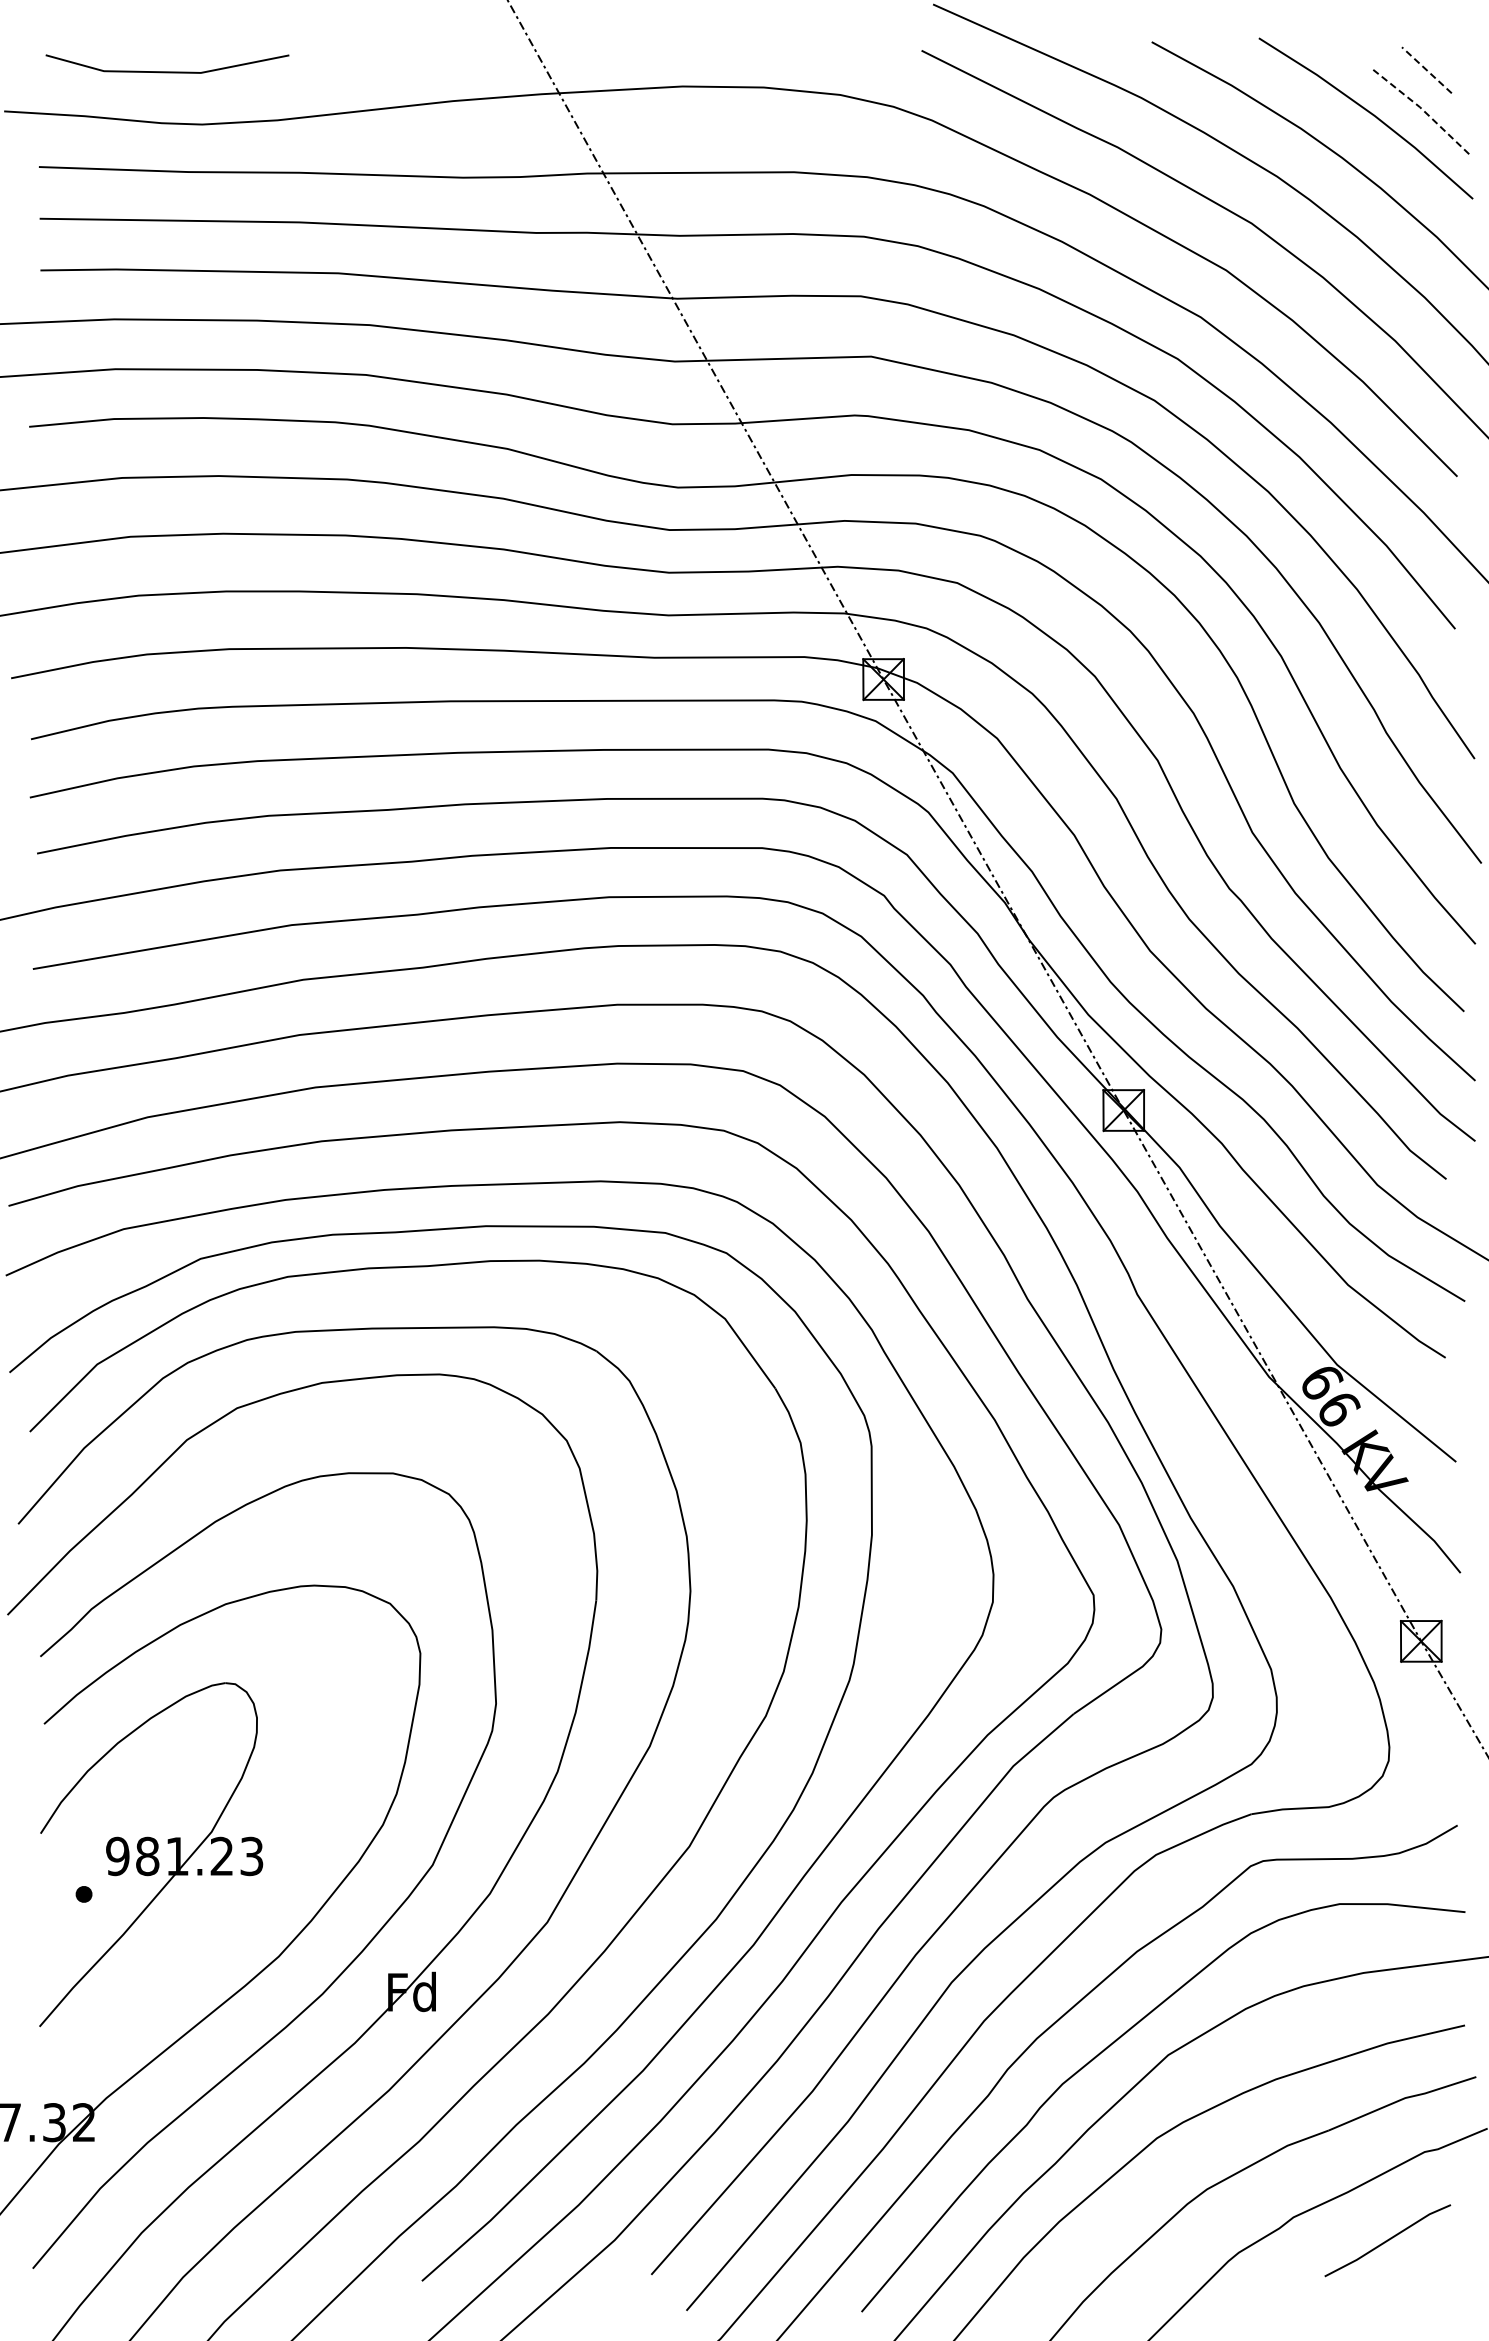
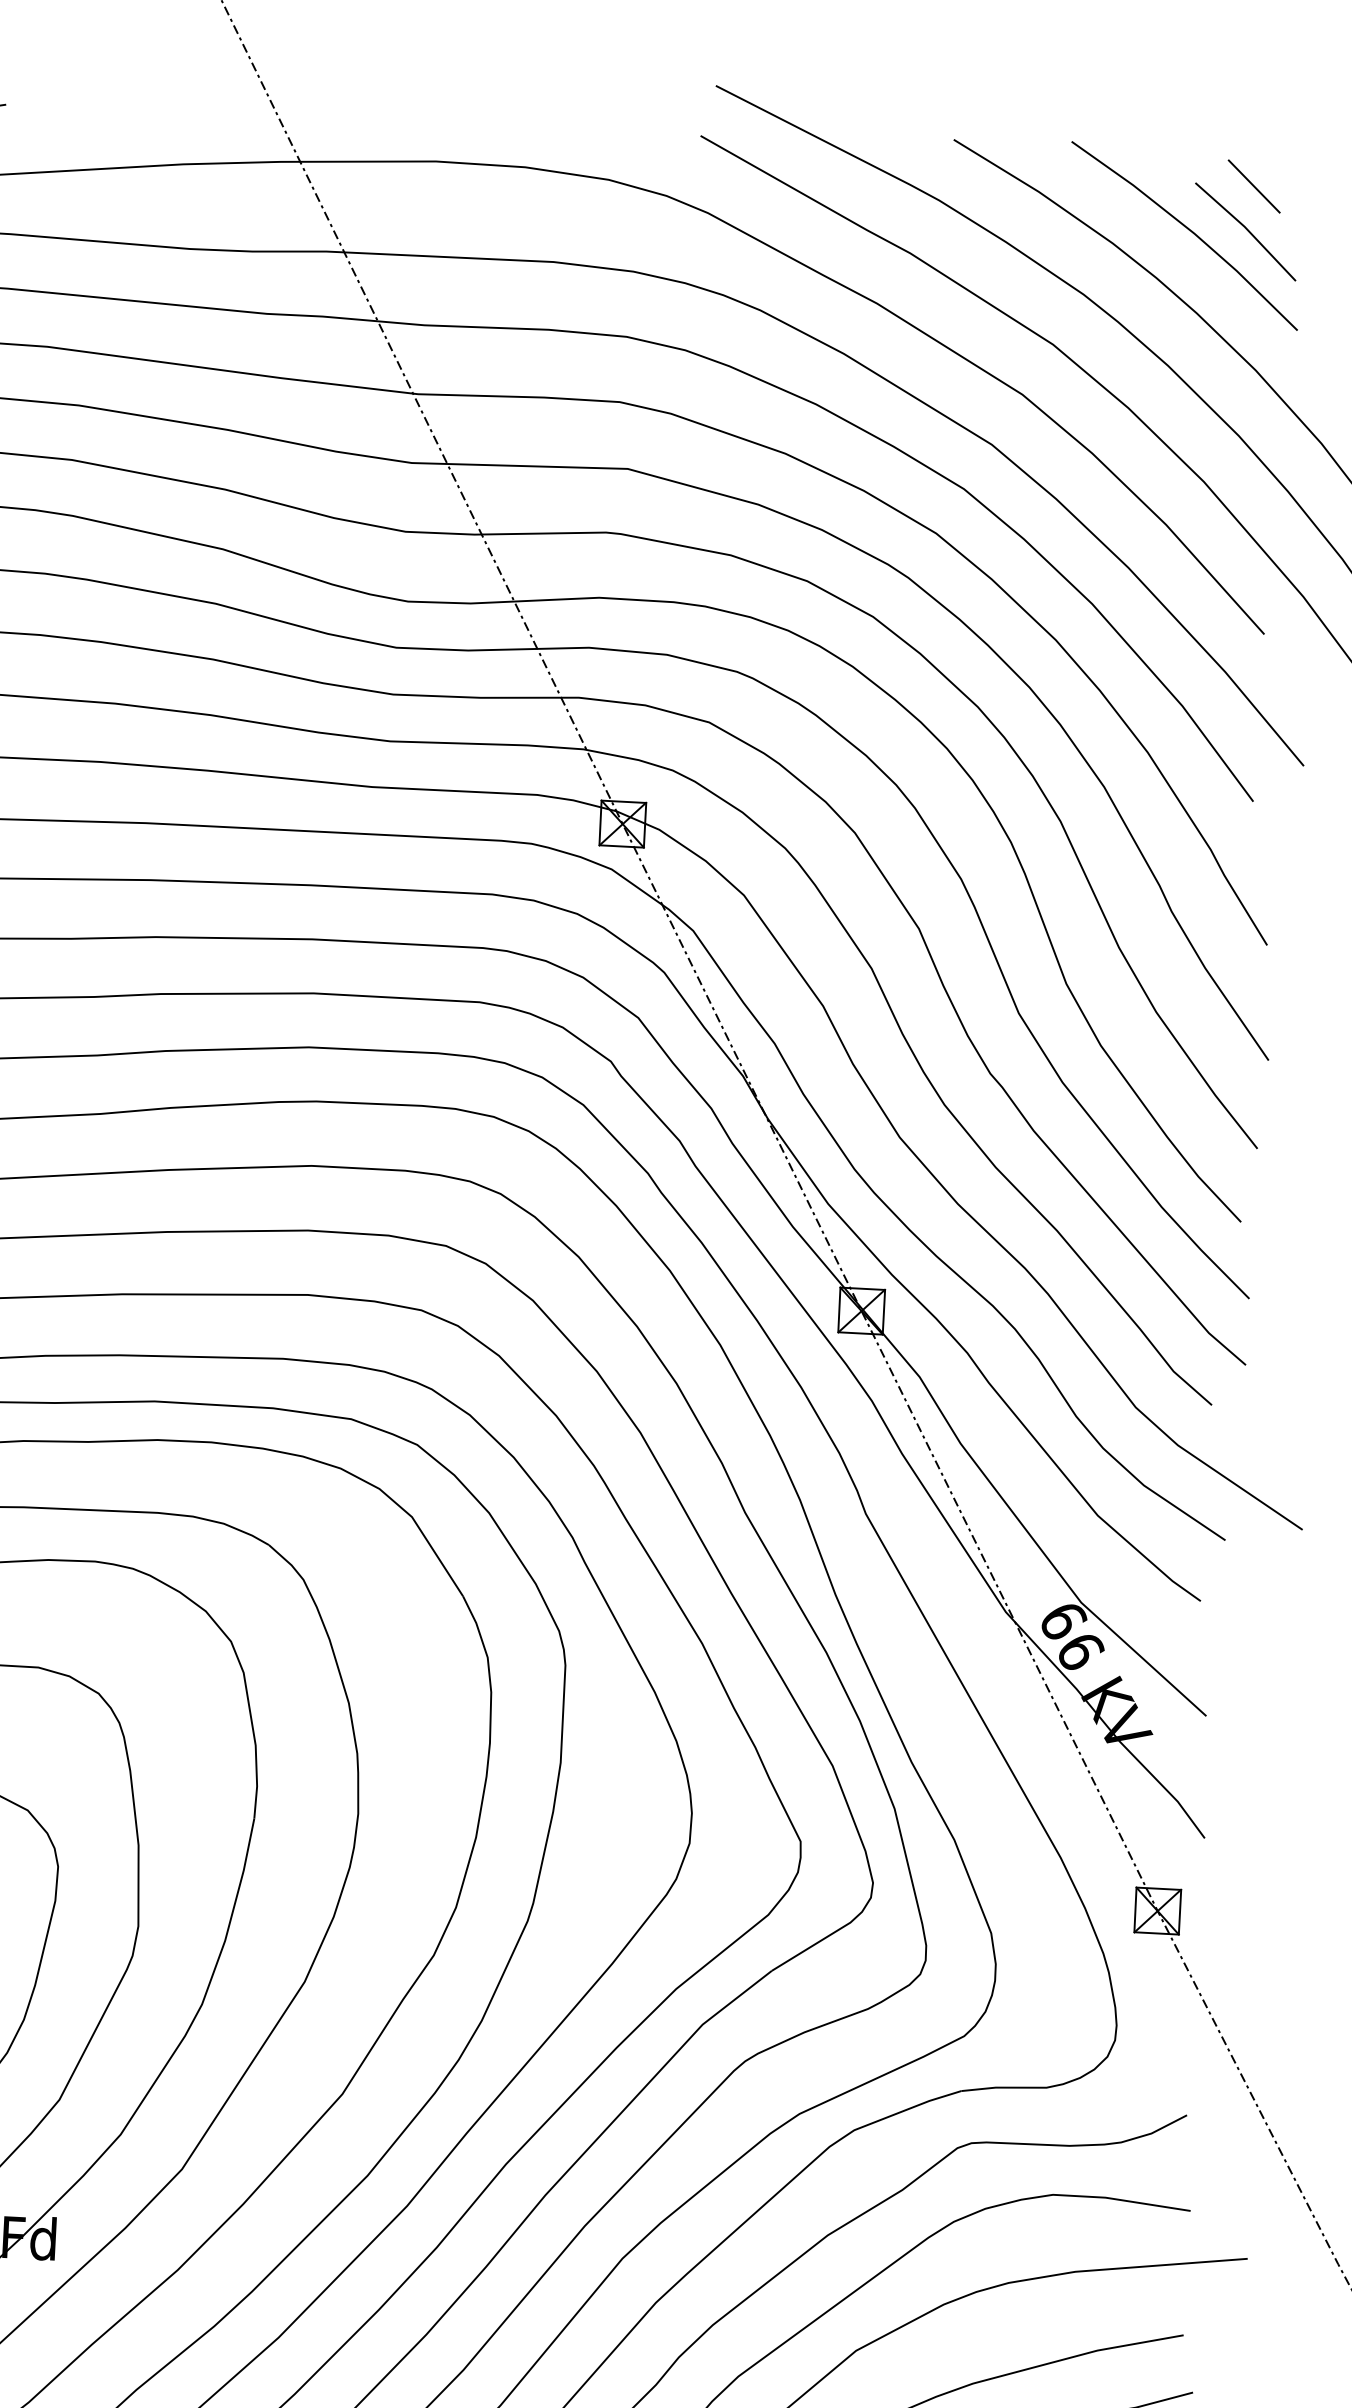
line: (1426, 70) -> (1253, 186), dashed -> solid
line: (1422, 109) -> (1247, 229), dashed -> solid

